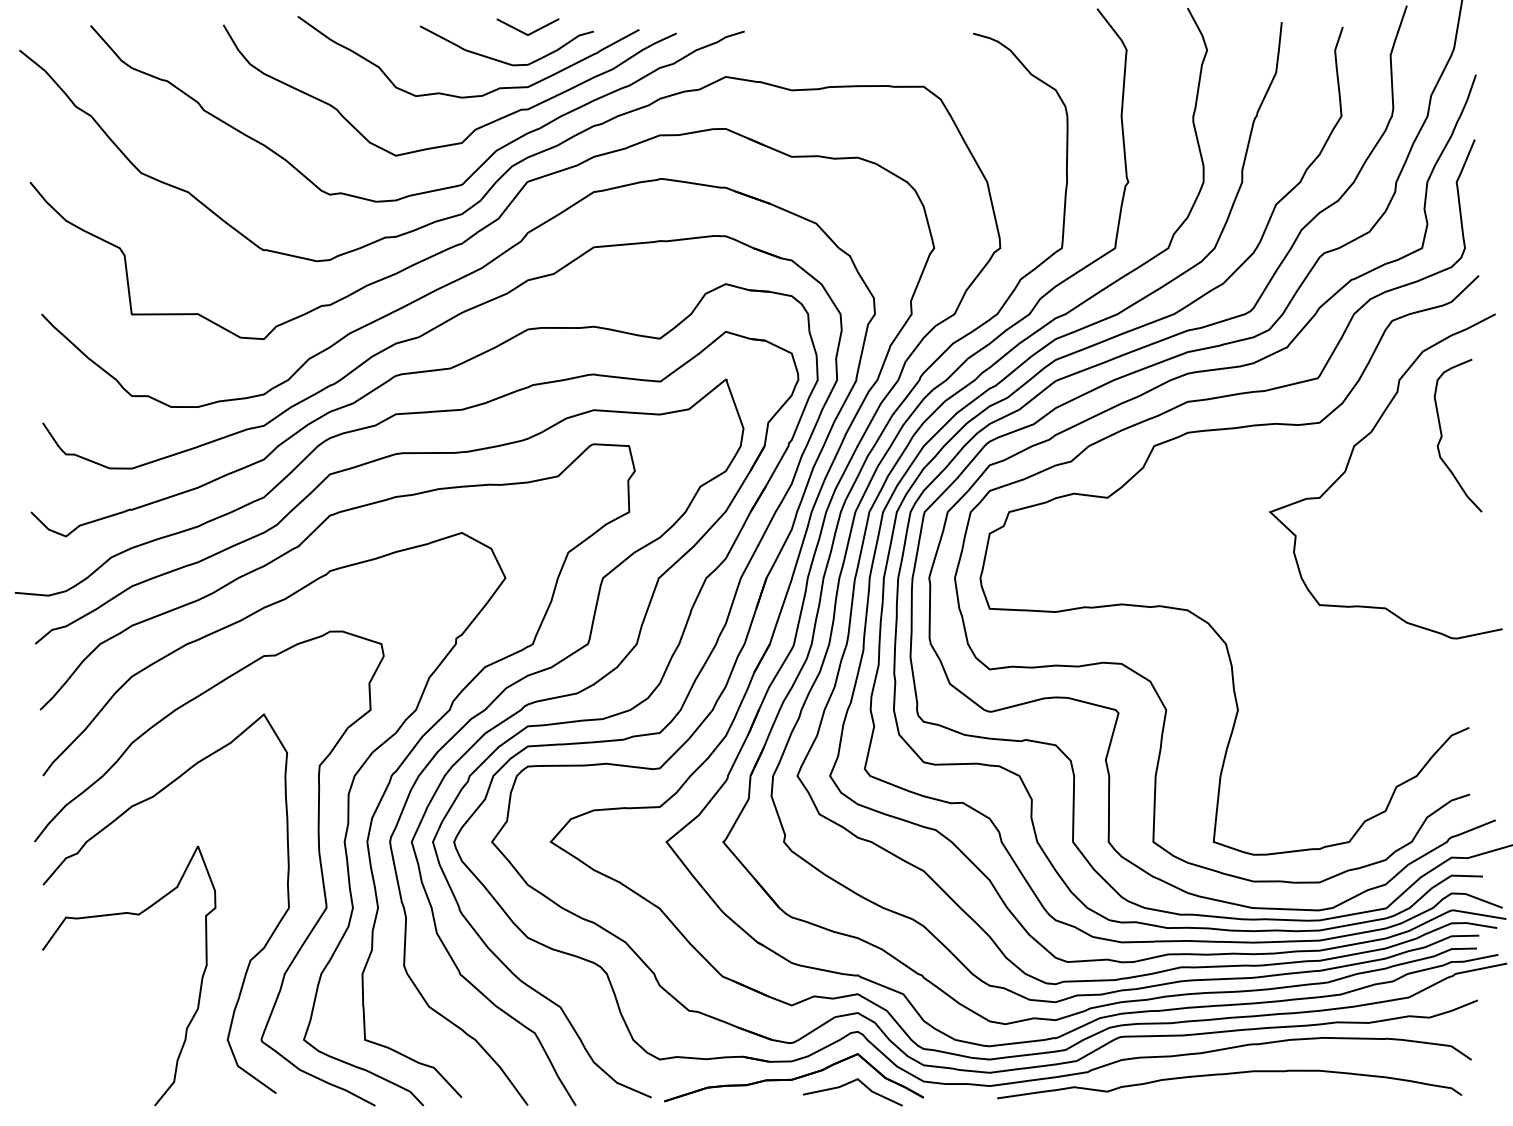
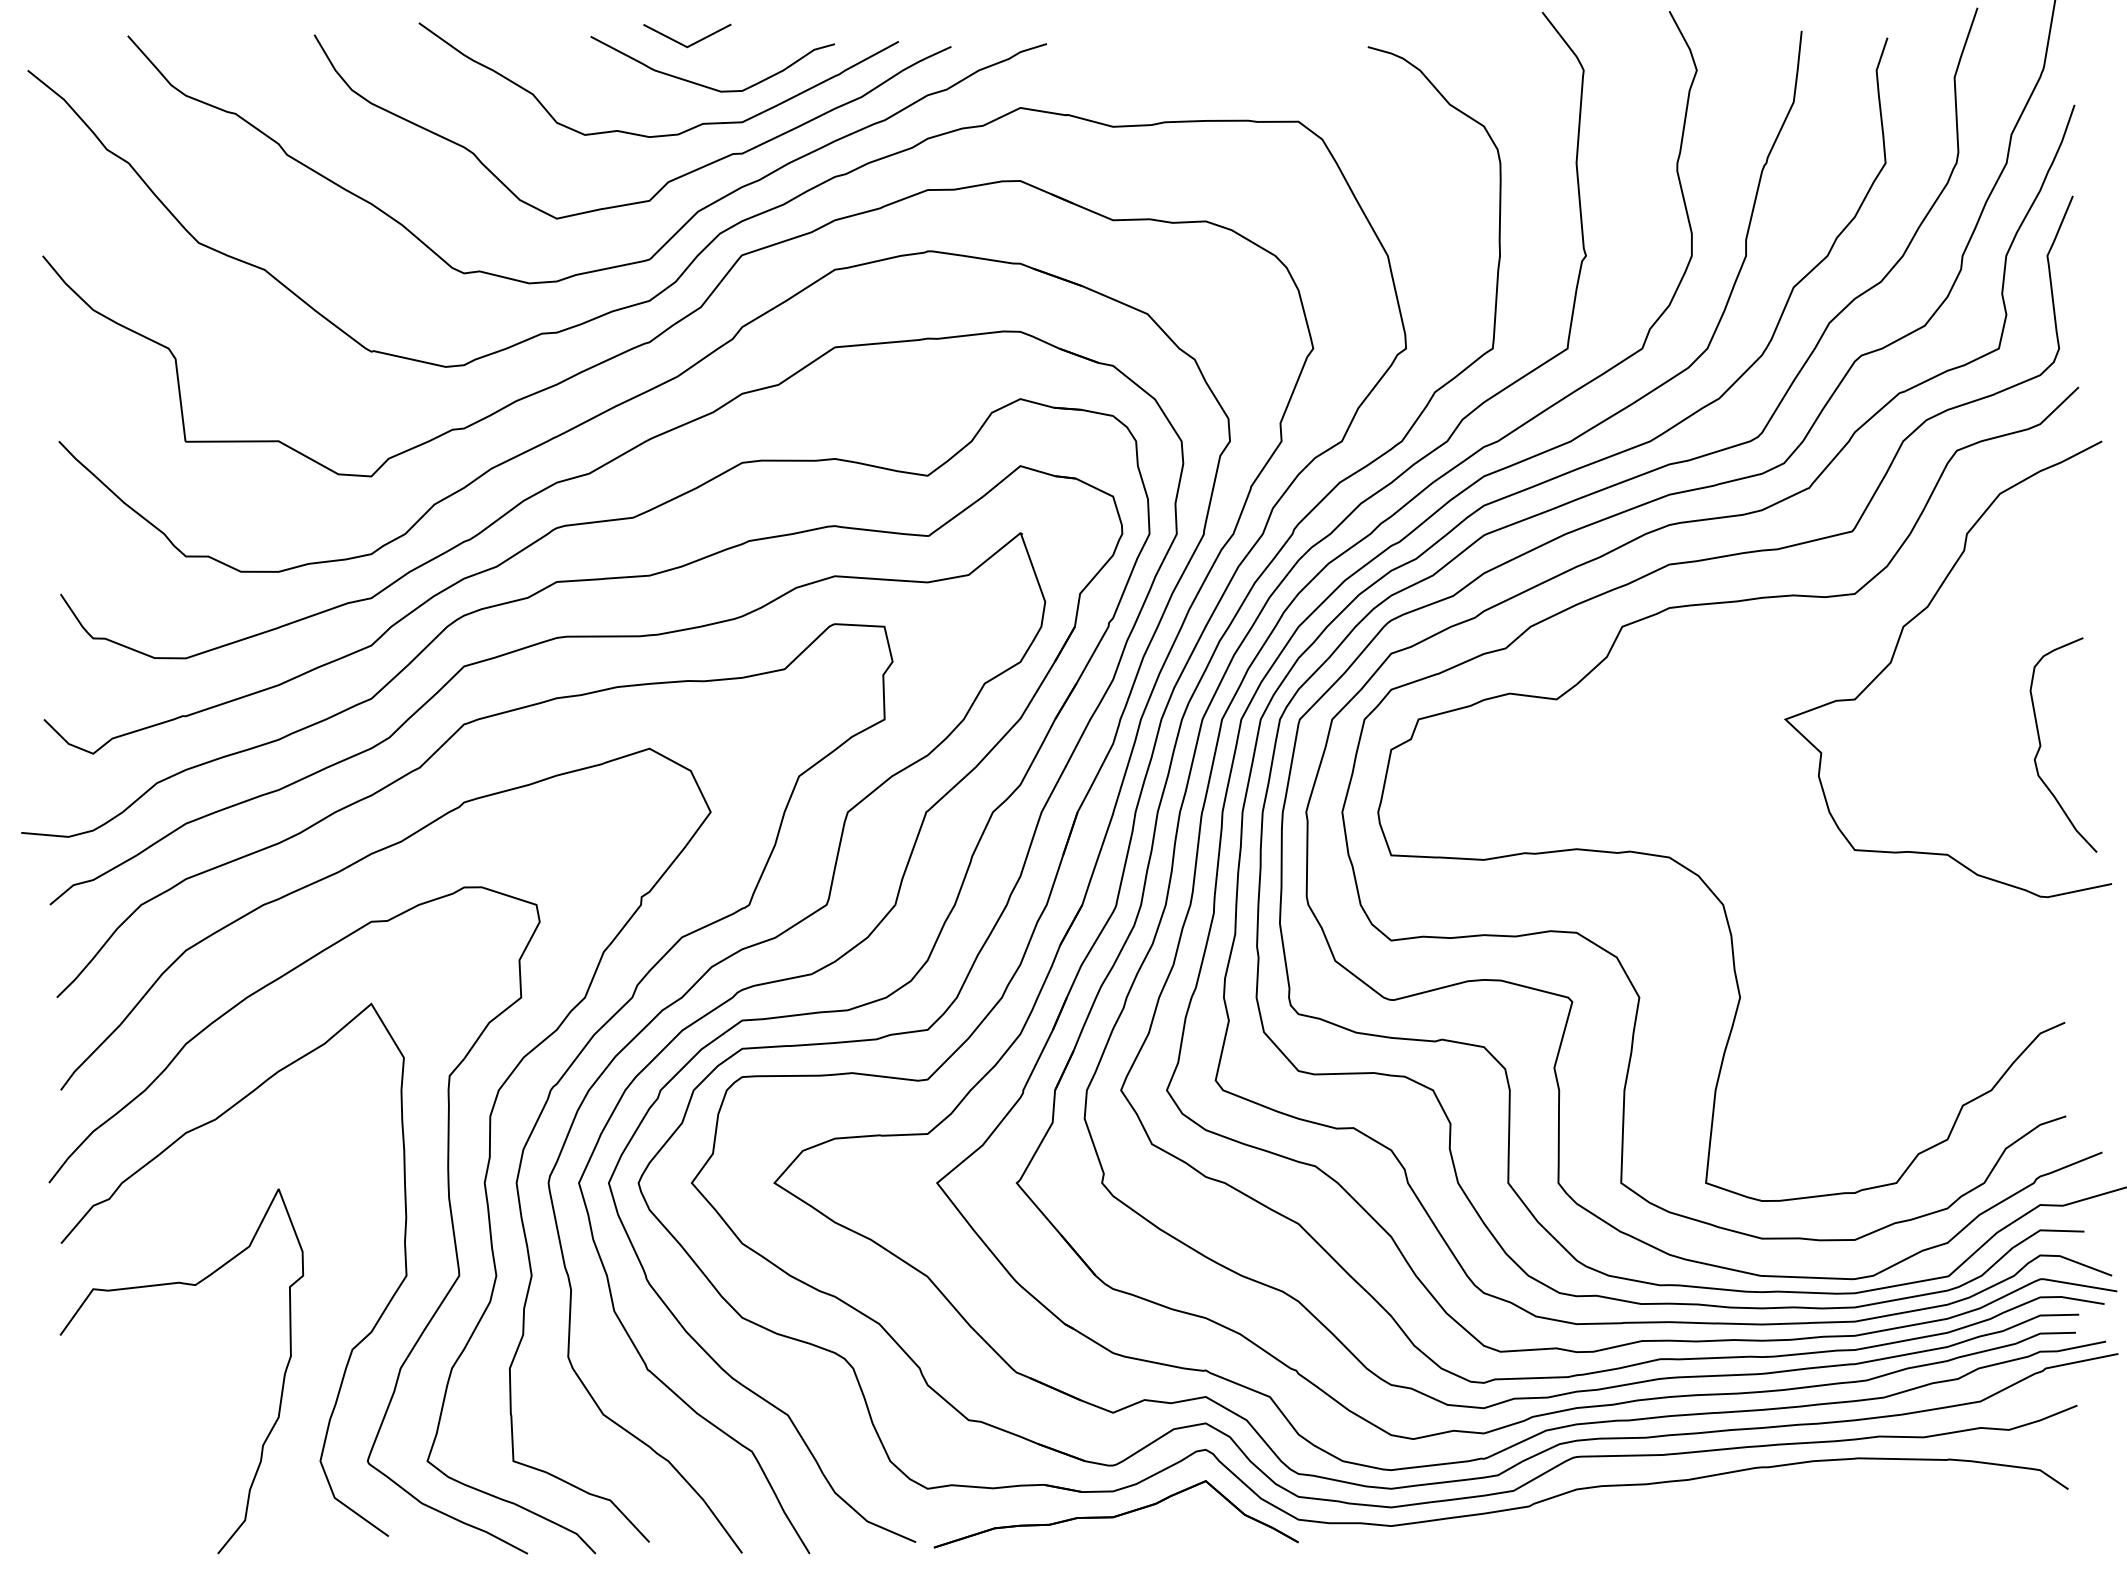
line: (524, 32) -> (682, 43), moved
curve: (1442, 435) -> (2041, 744), moved
curve: (1229, 1074) -> (1728, 1509), removed
line: (848, 1084) -> (1192, 1523), removed

